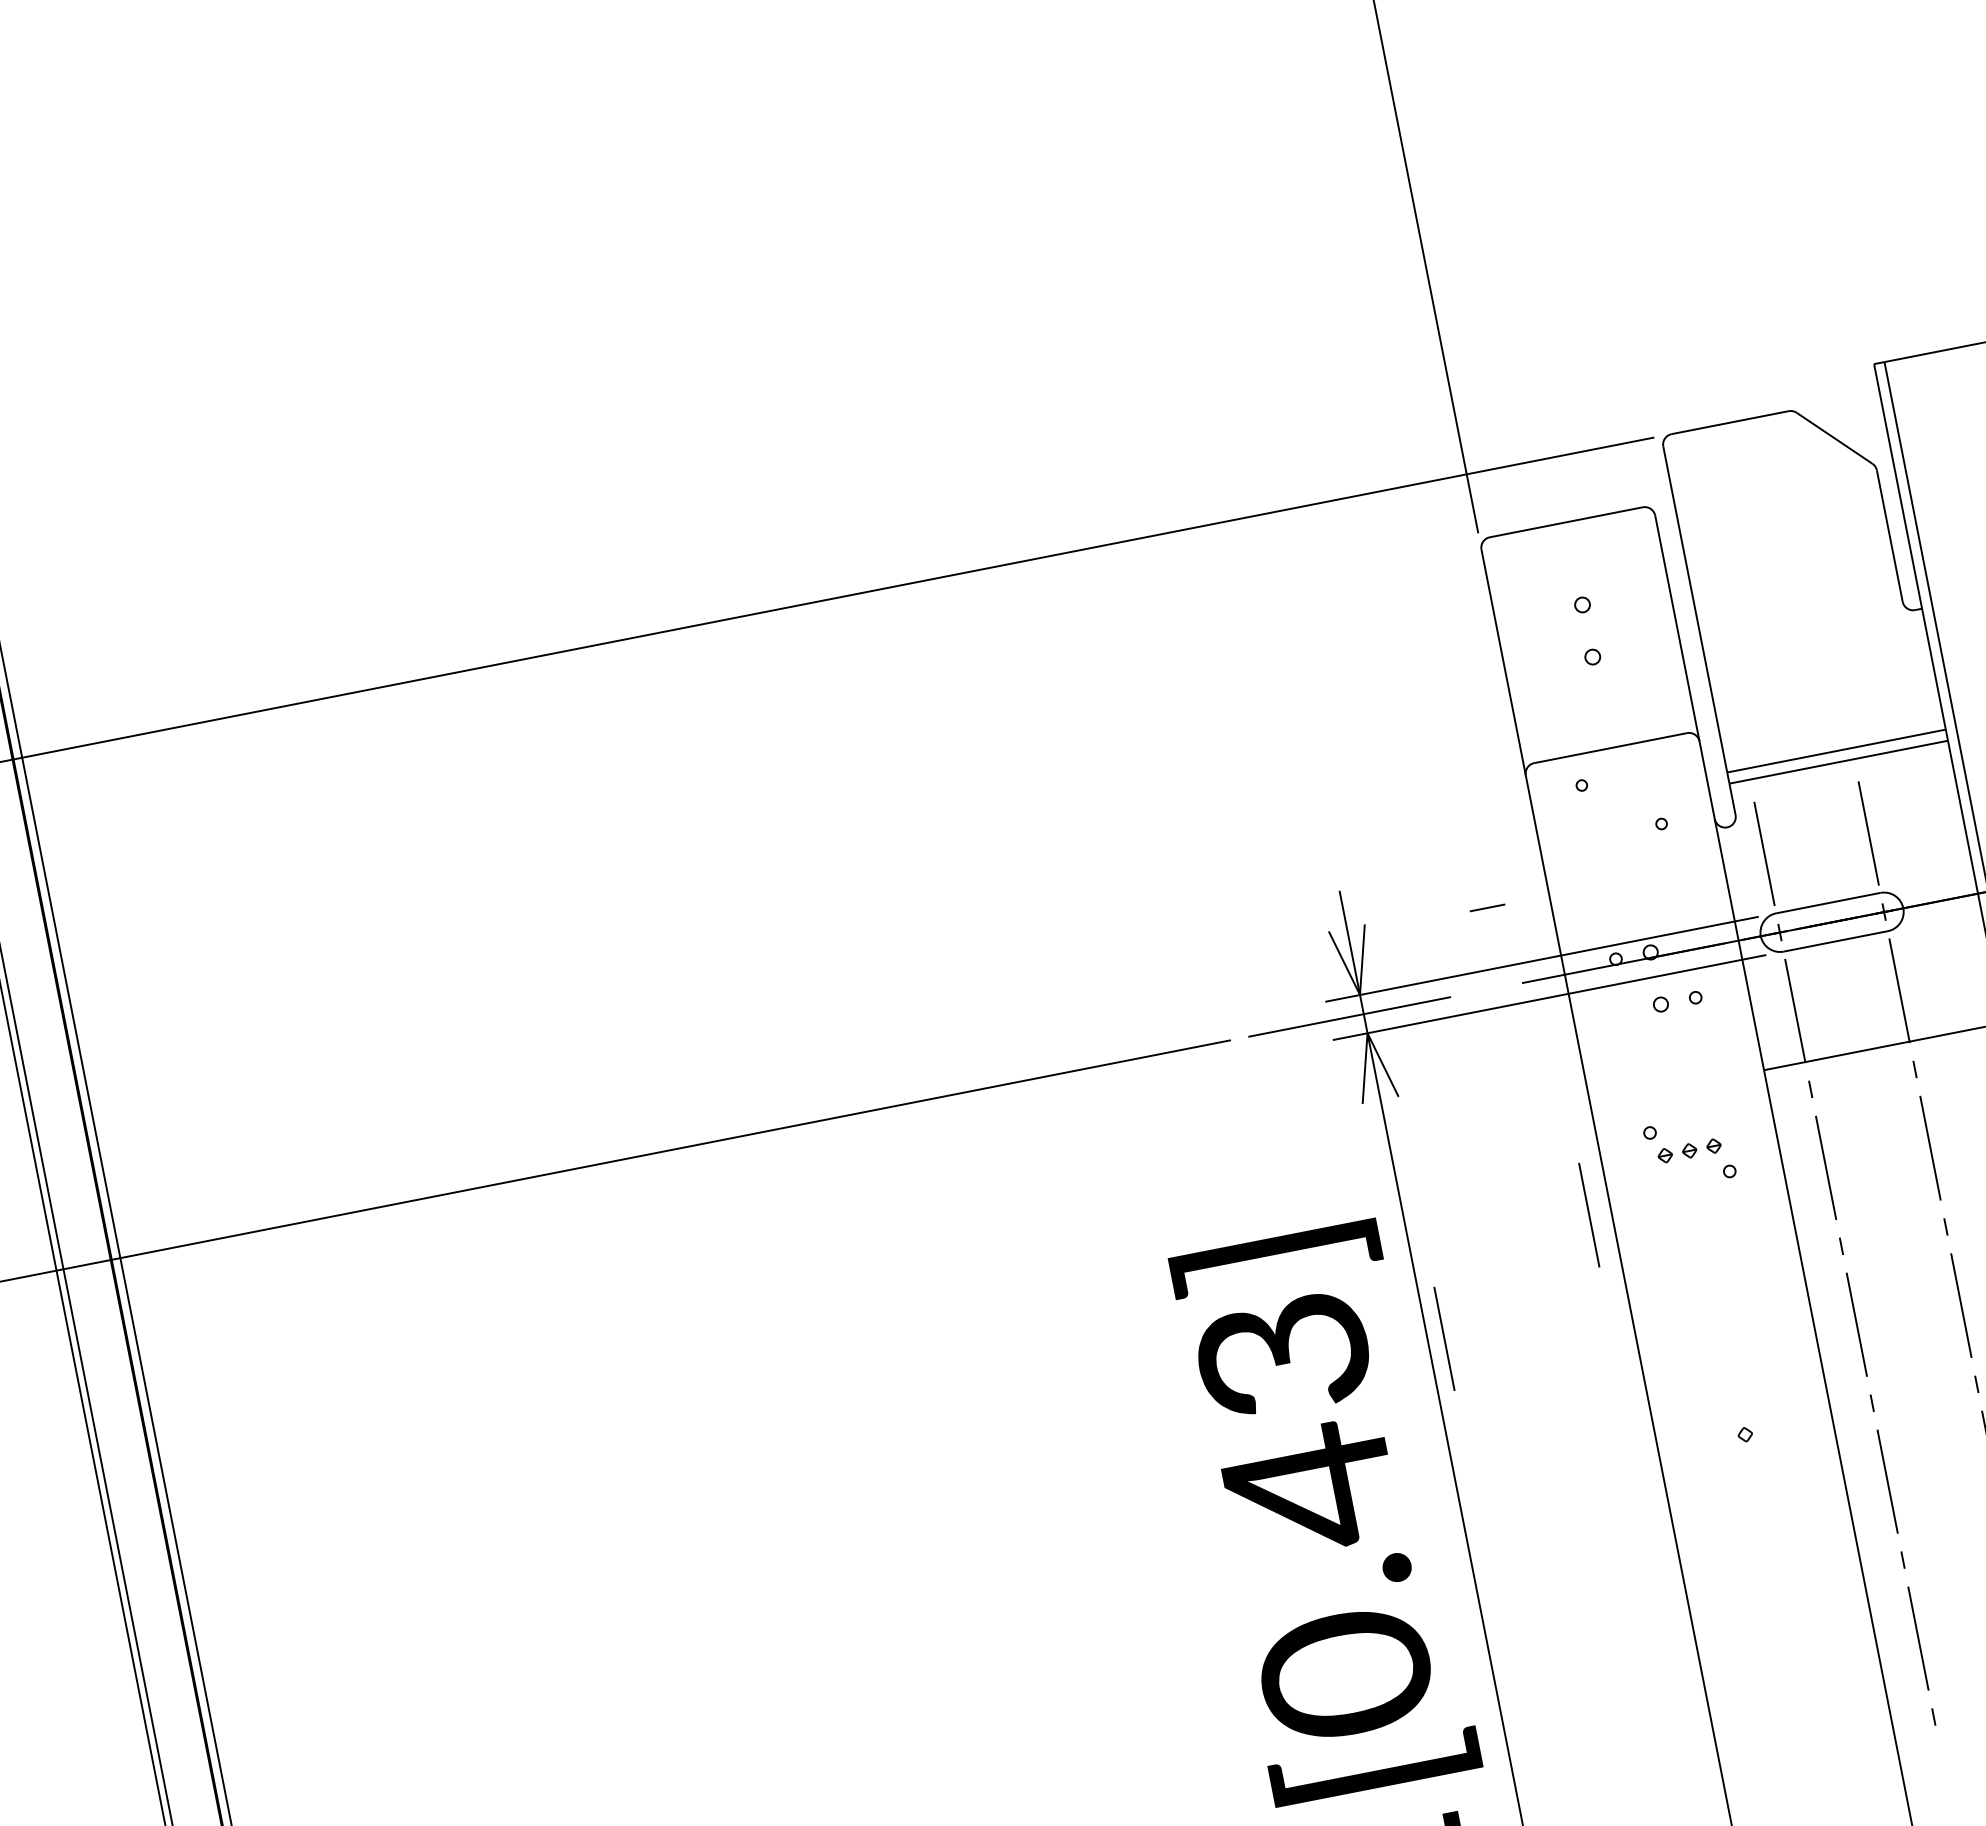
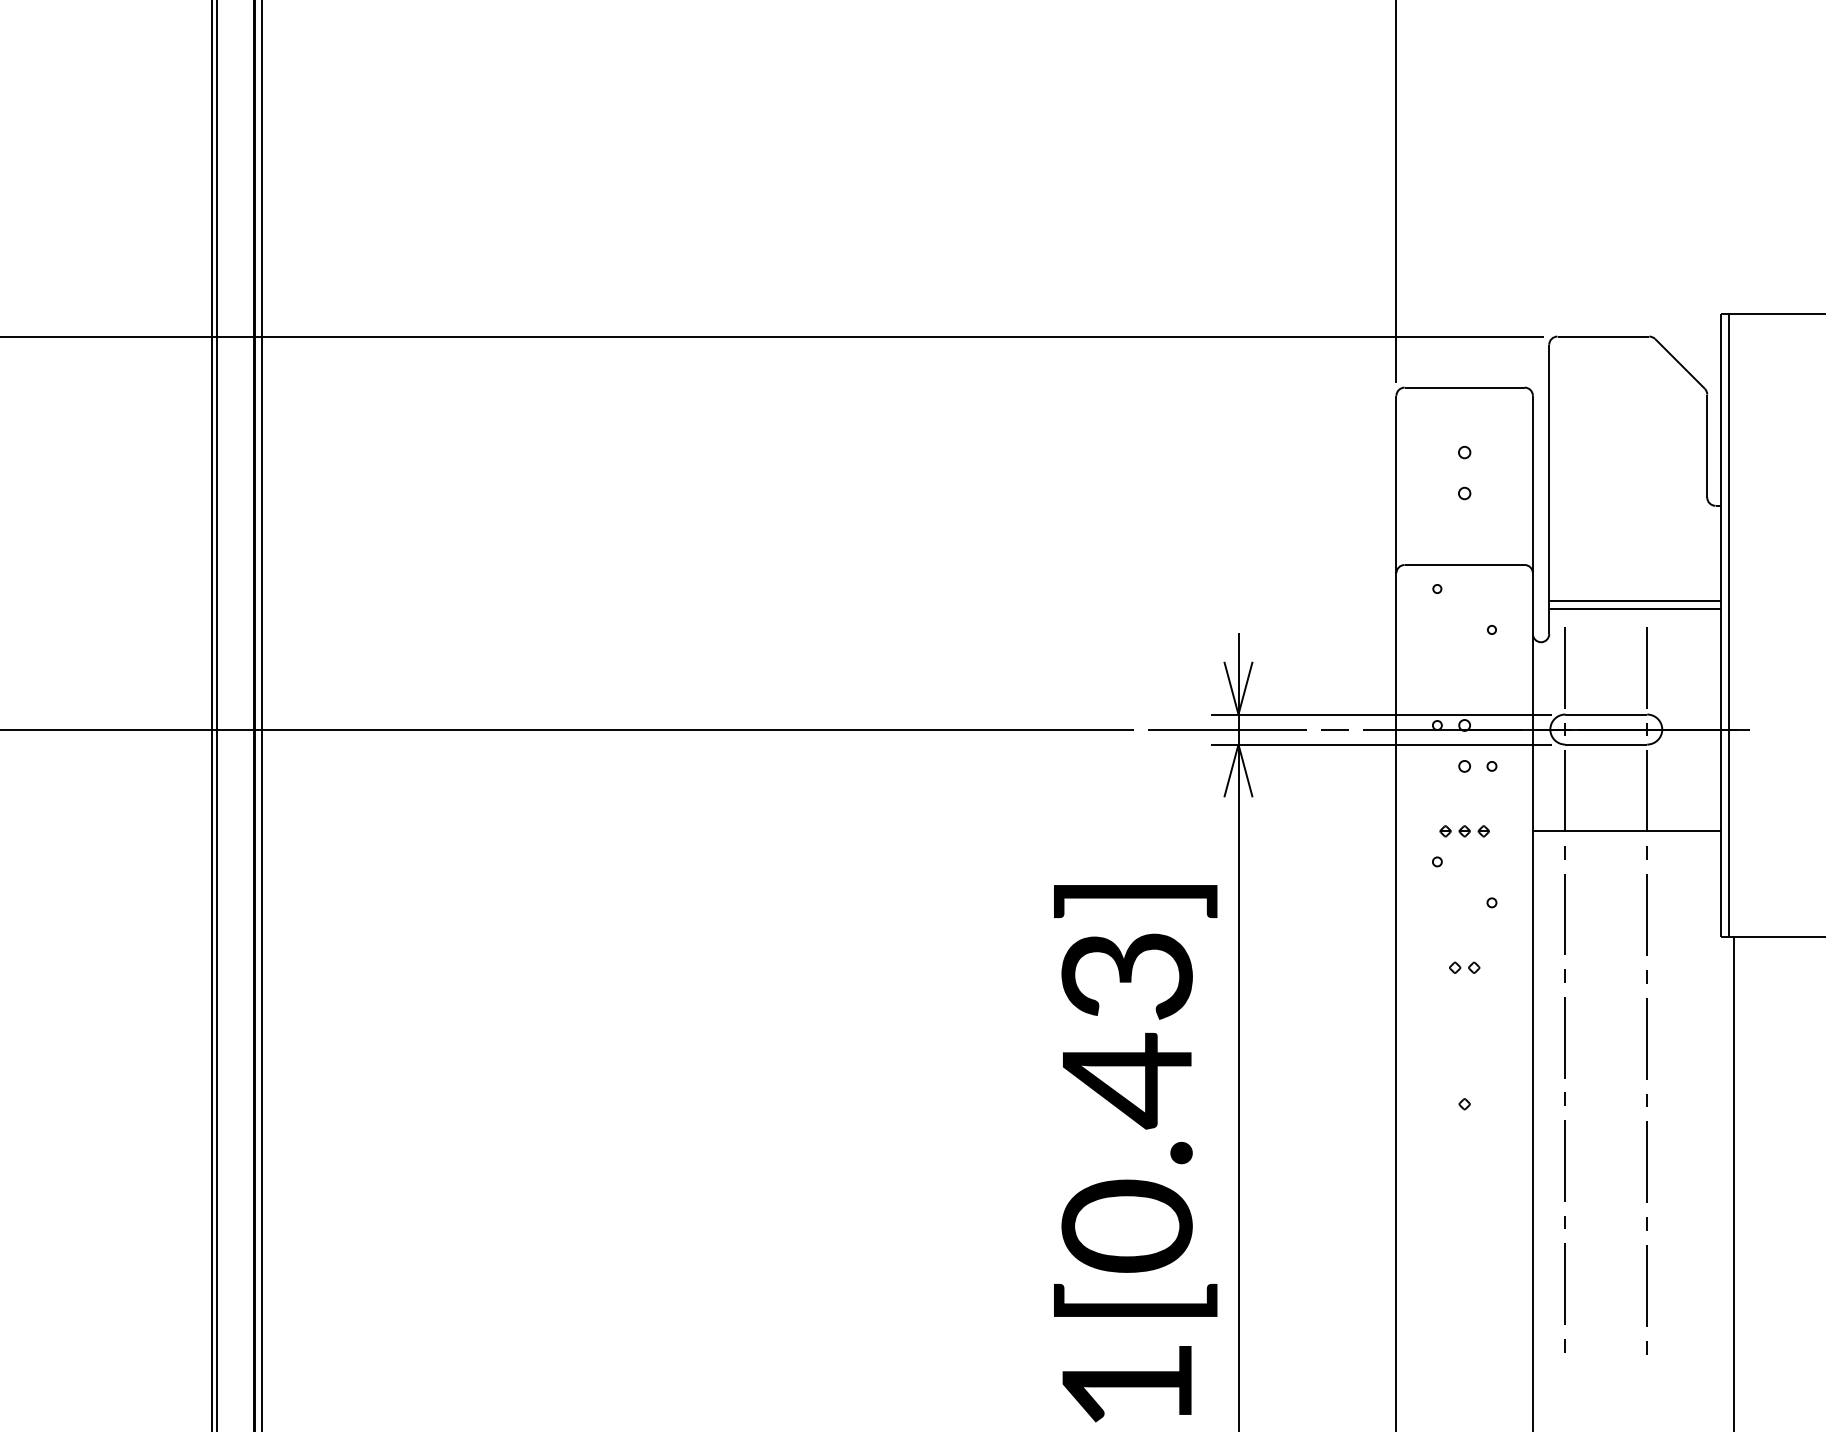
line: (1487, 907) -> (1334, 729), moved
part: (1689, 1151) -> (1464, 831), moved
line: (1588, 1214) -> (1378, 914), removed
part: (1710, 1260) -> (1464, 967), added
line: (1443, 1338) -> (1250, 986), removed

